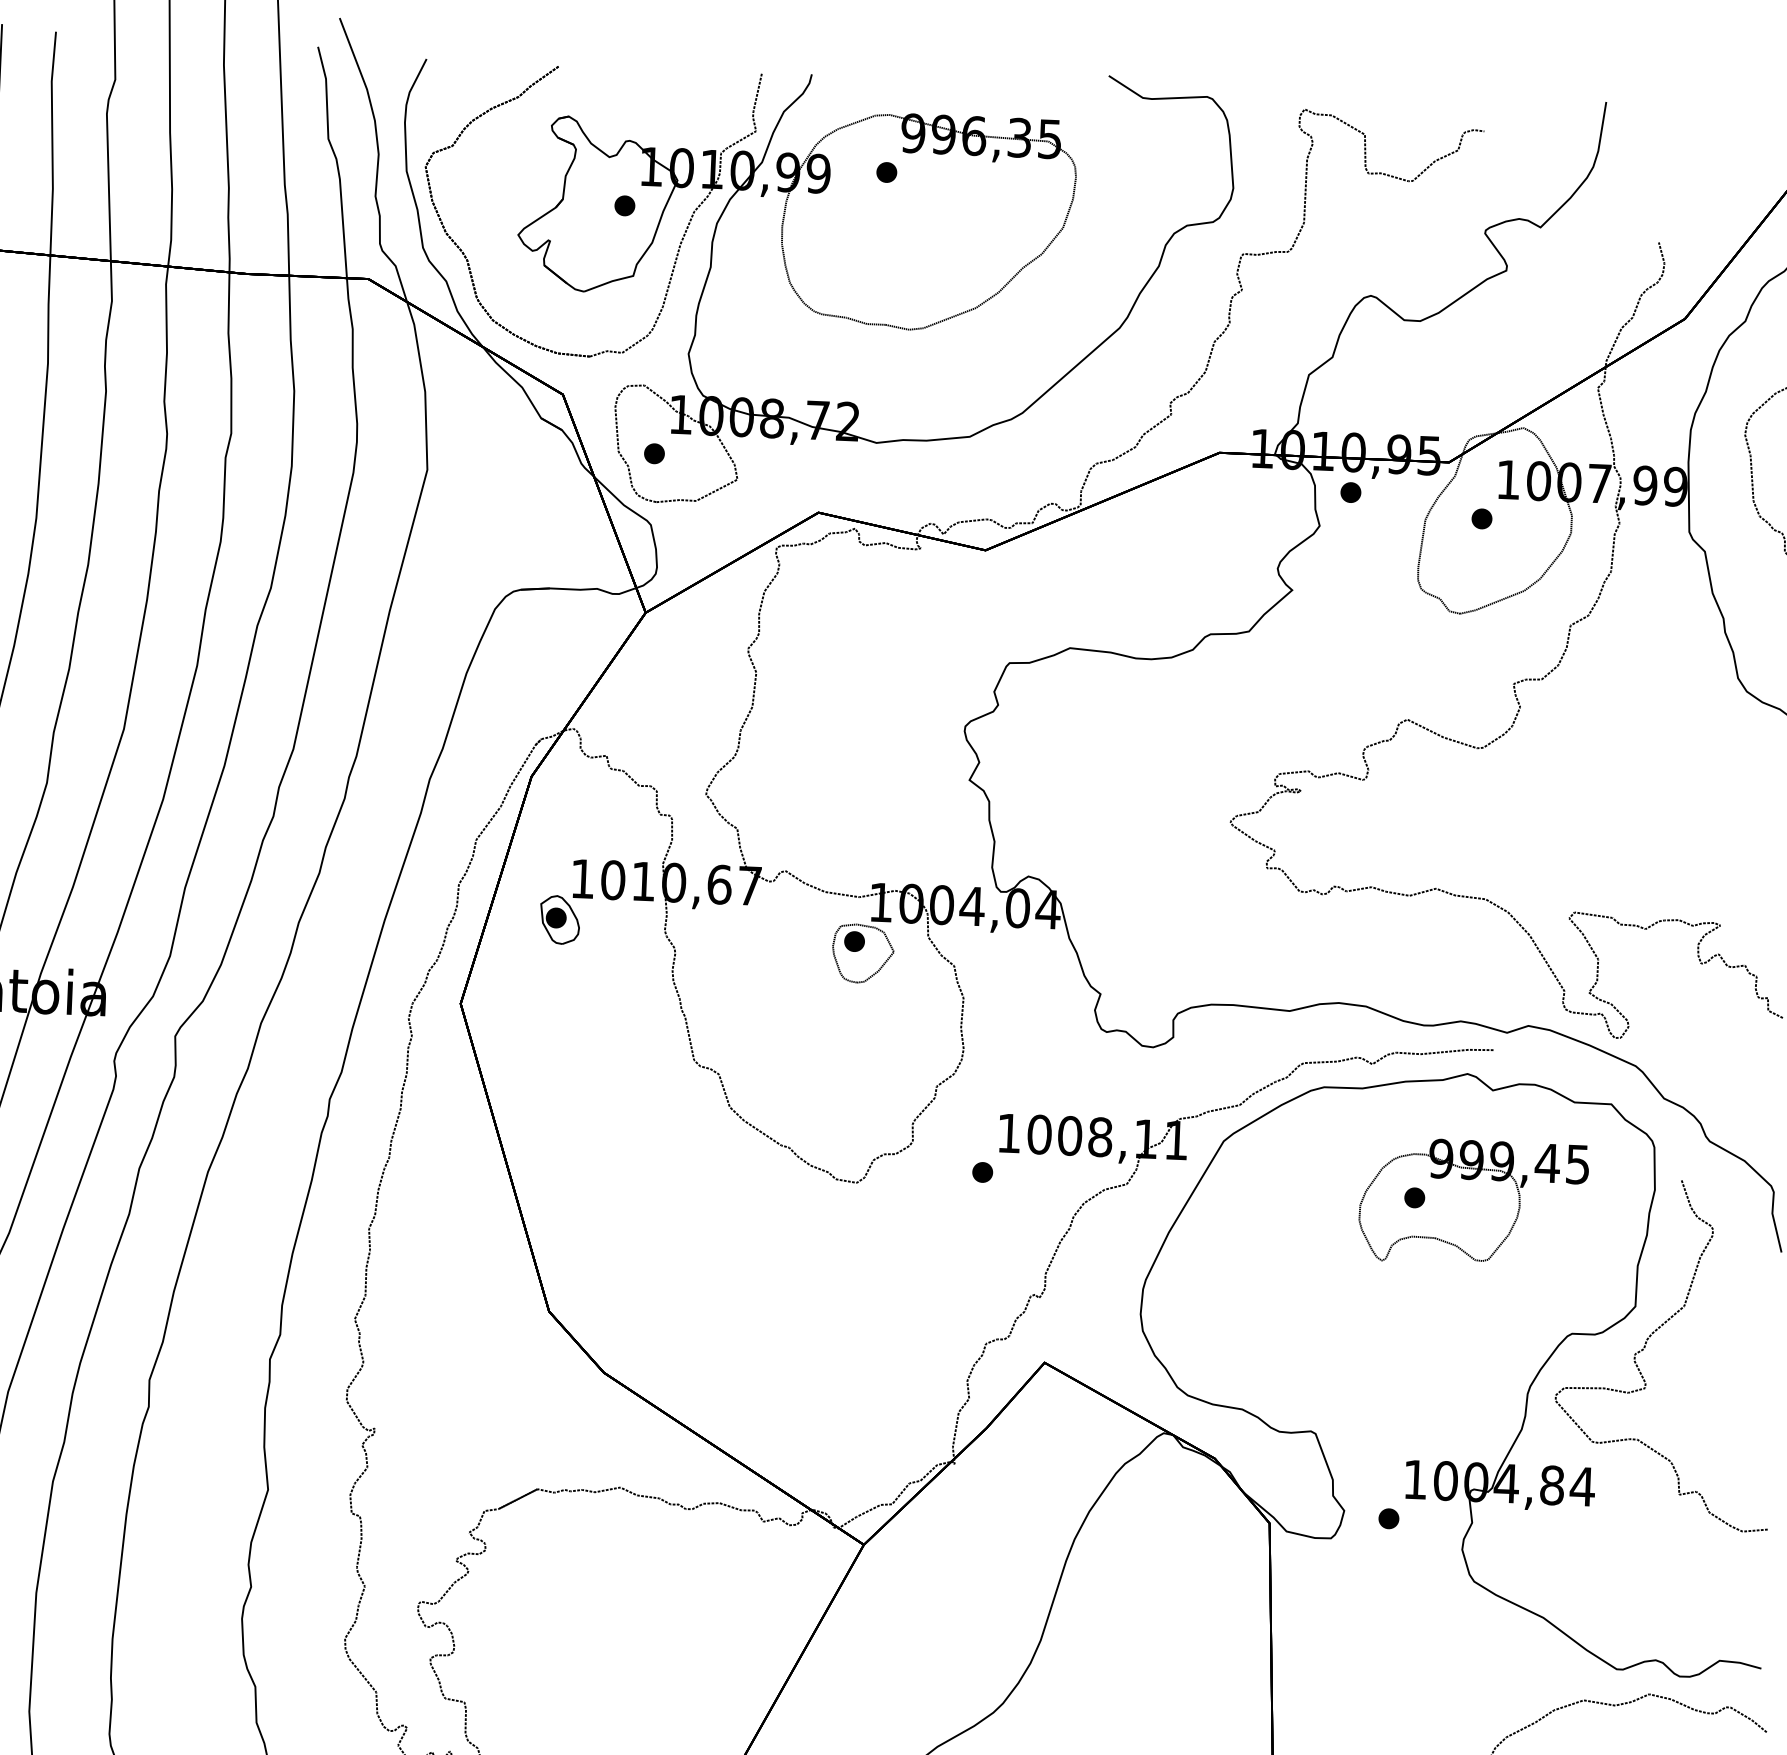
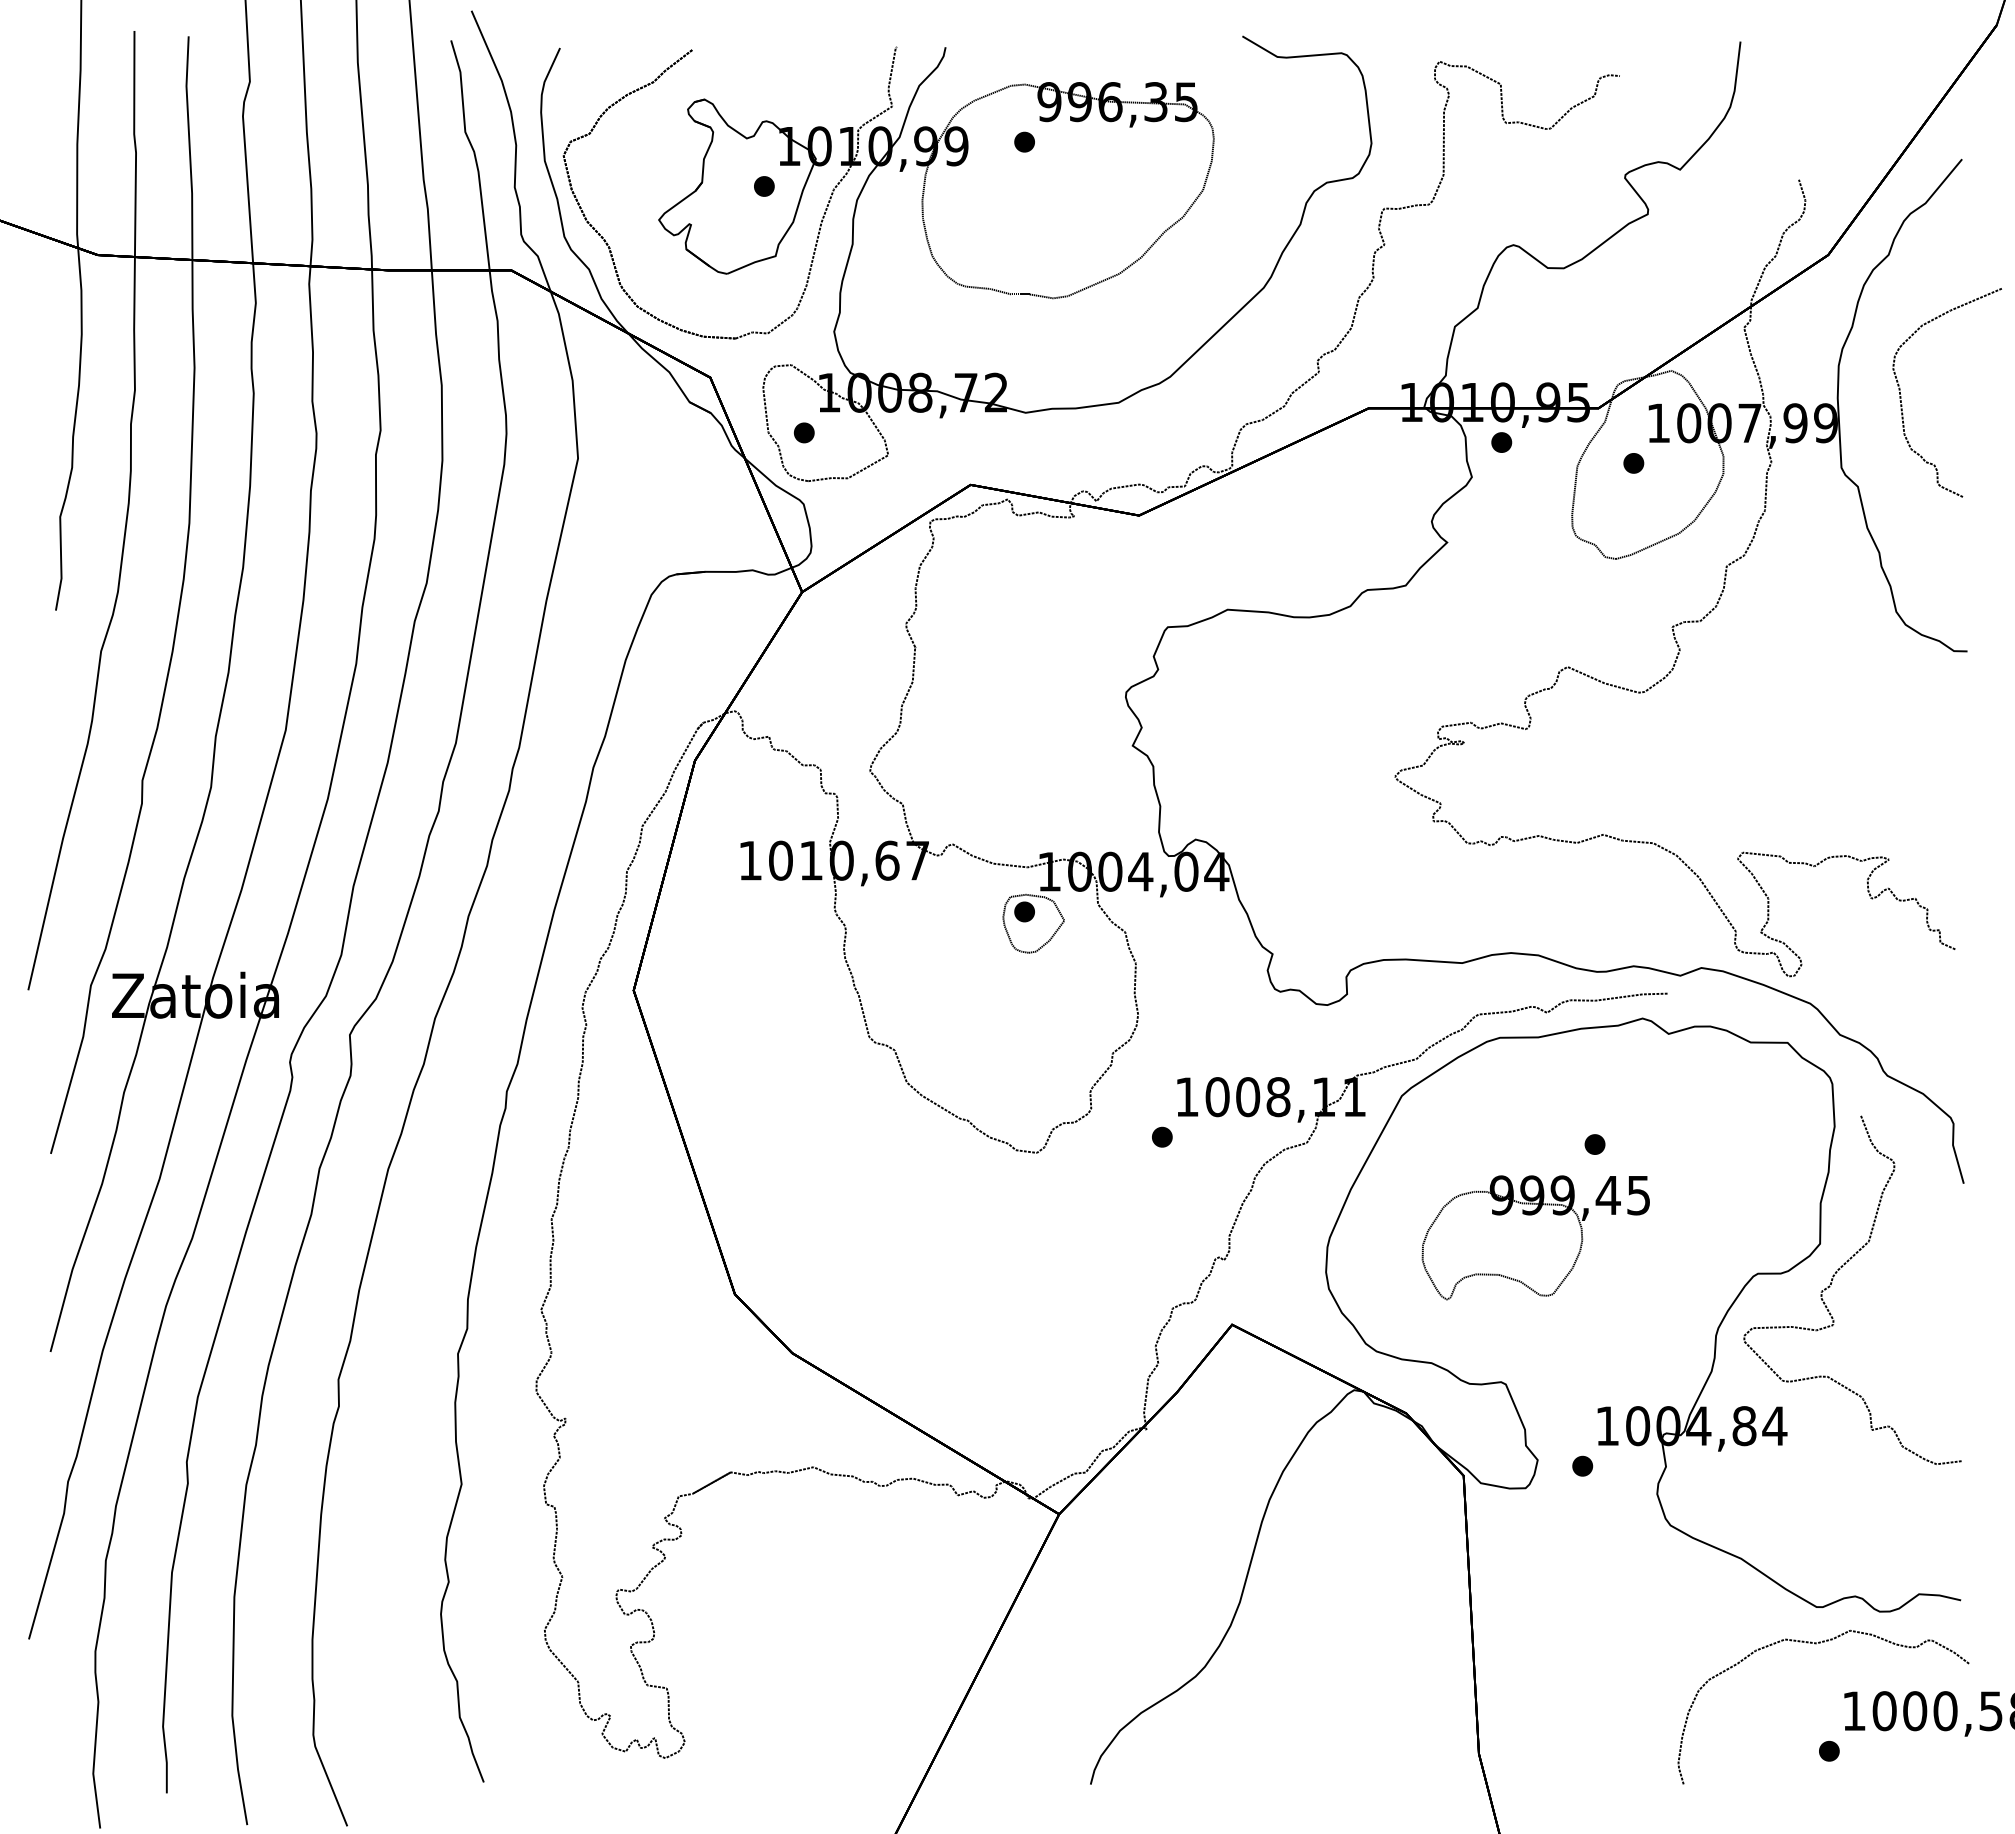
part: (560, 919) -> (729, 902), removed
part: (1473, 1202) -> (1535, 1237), moved

